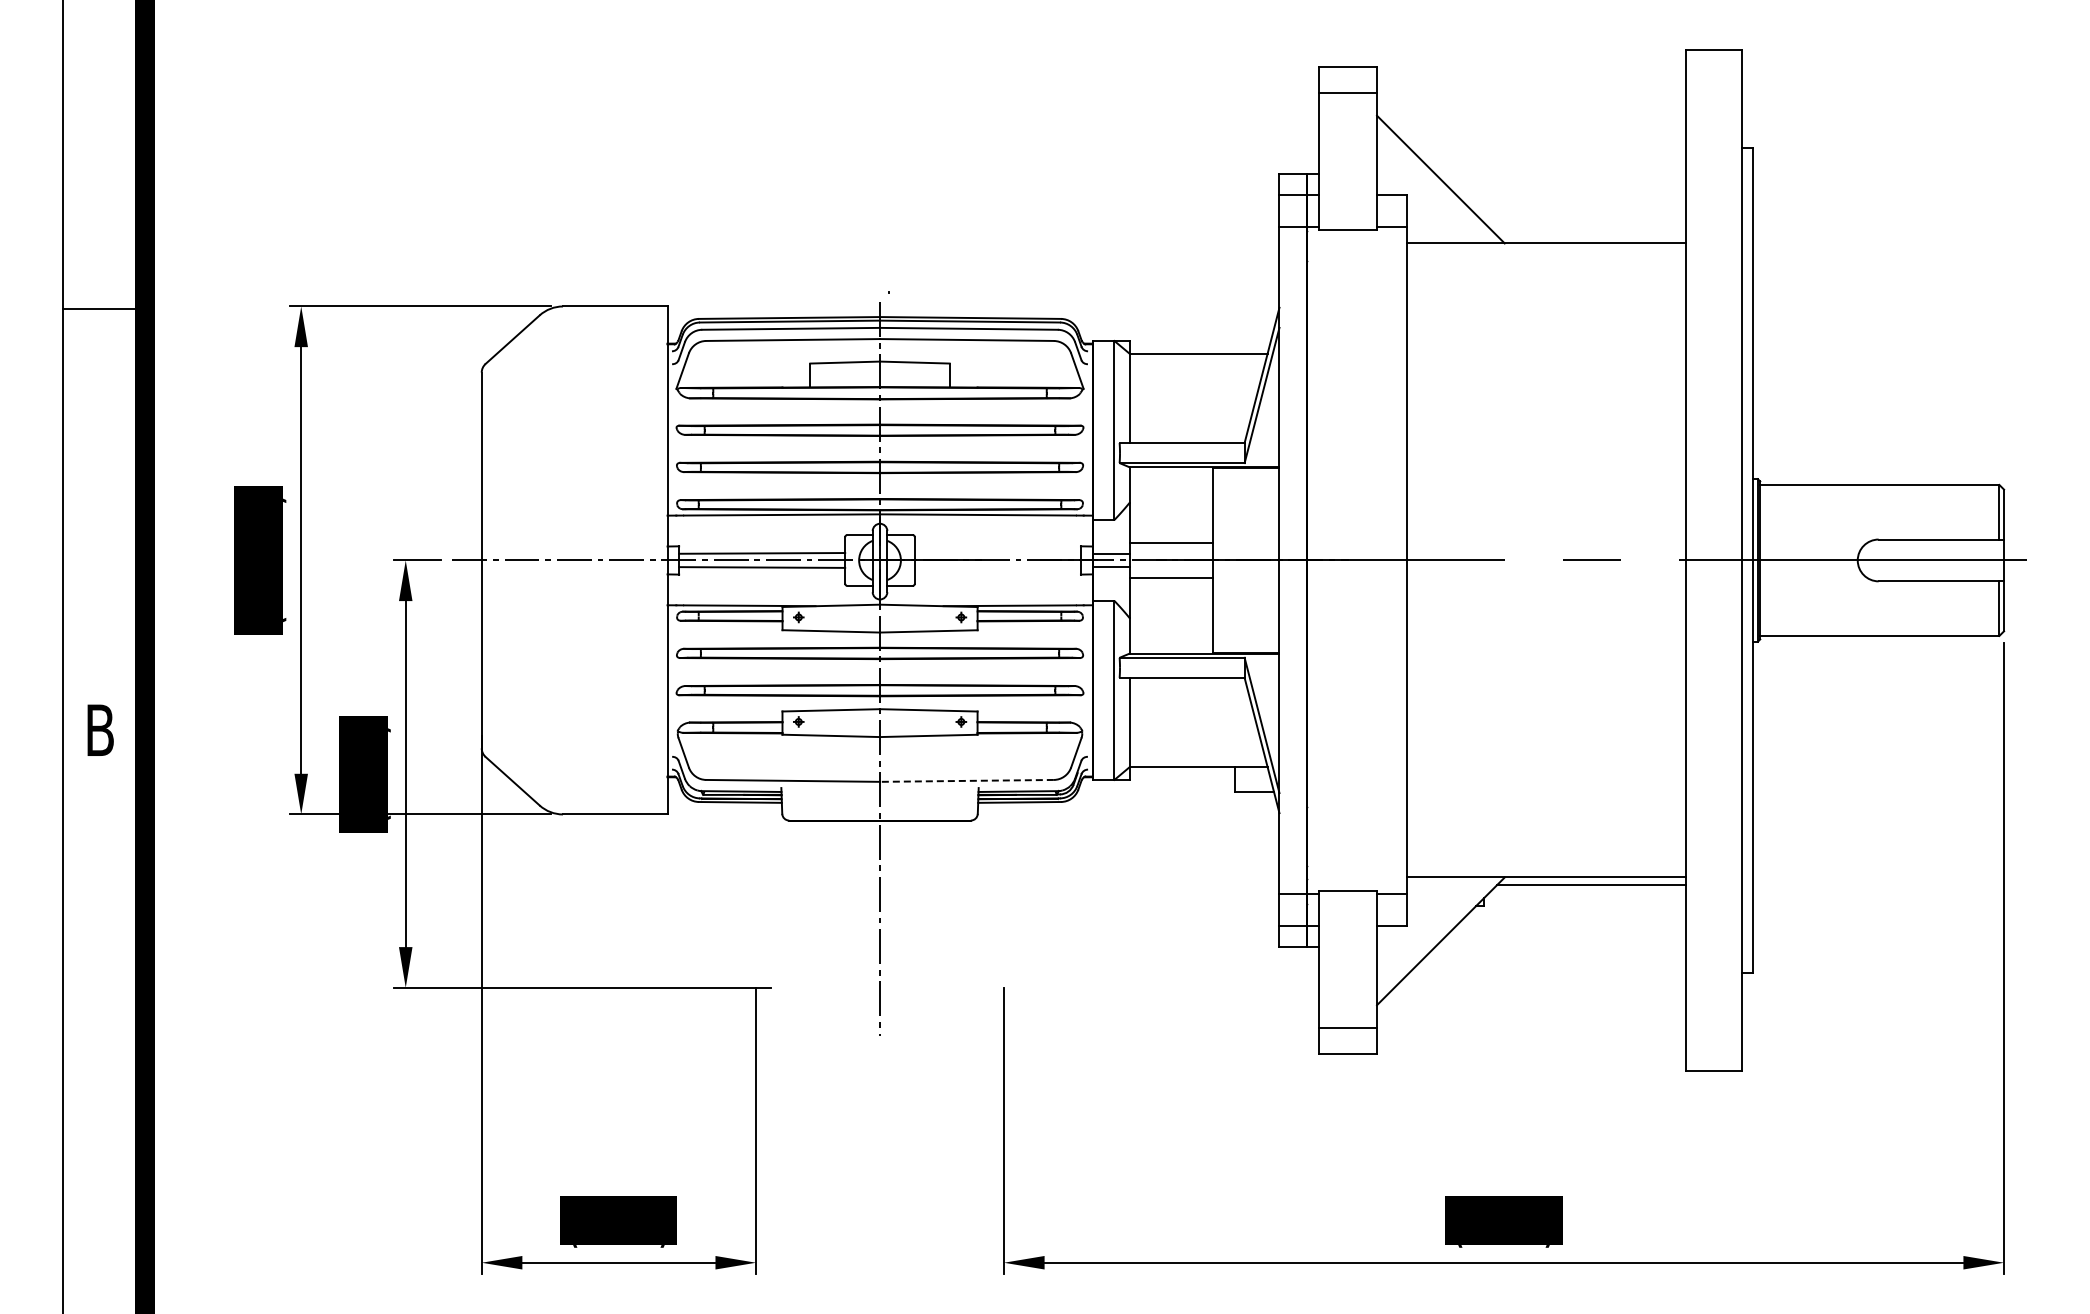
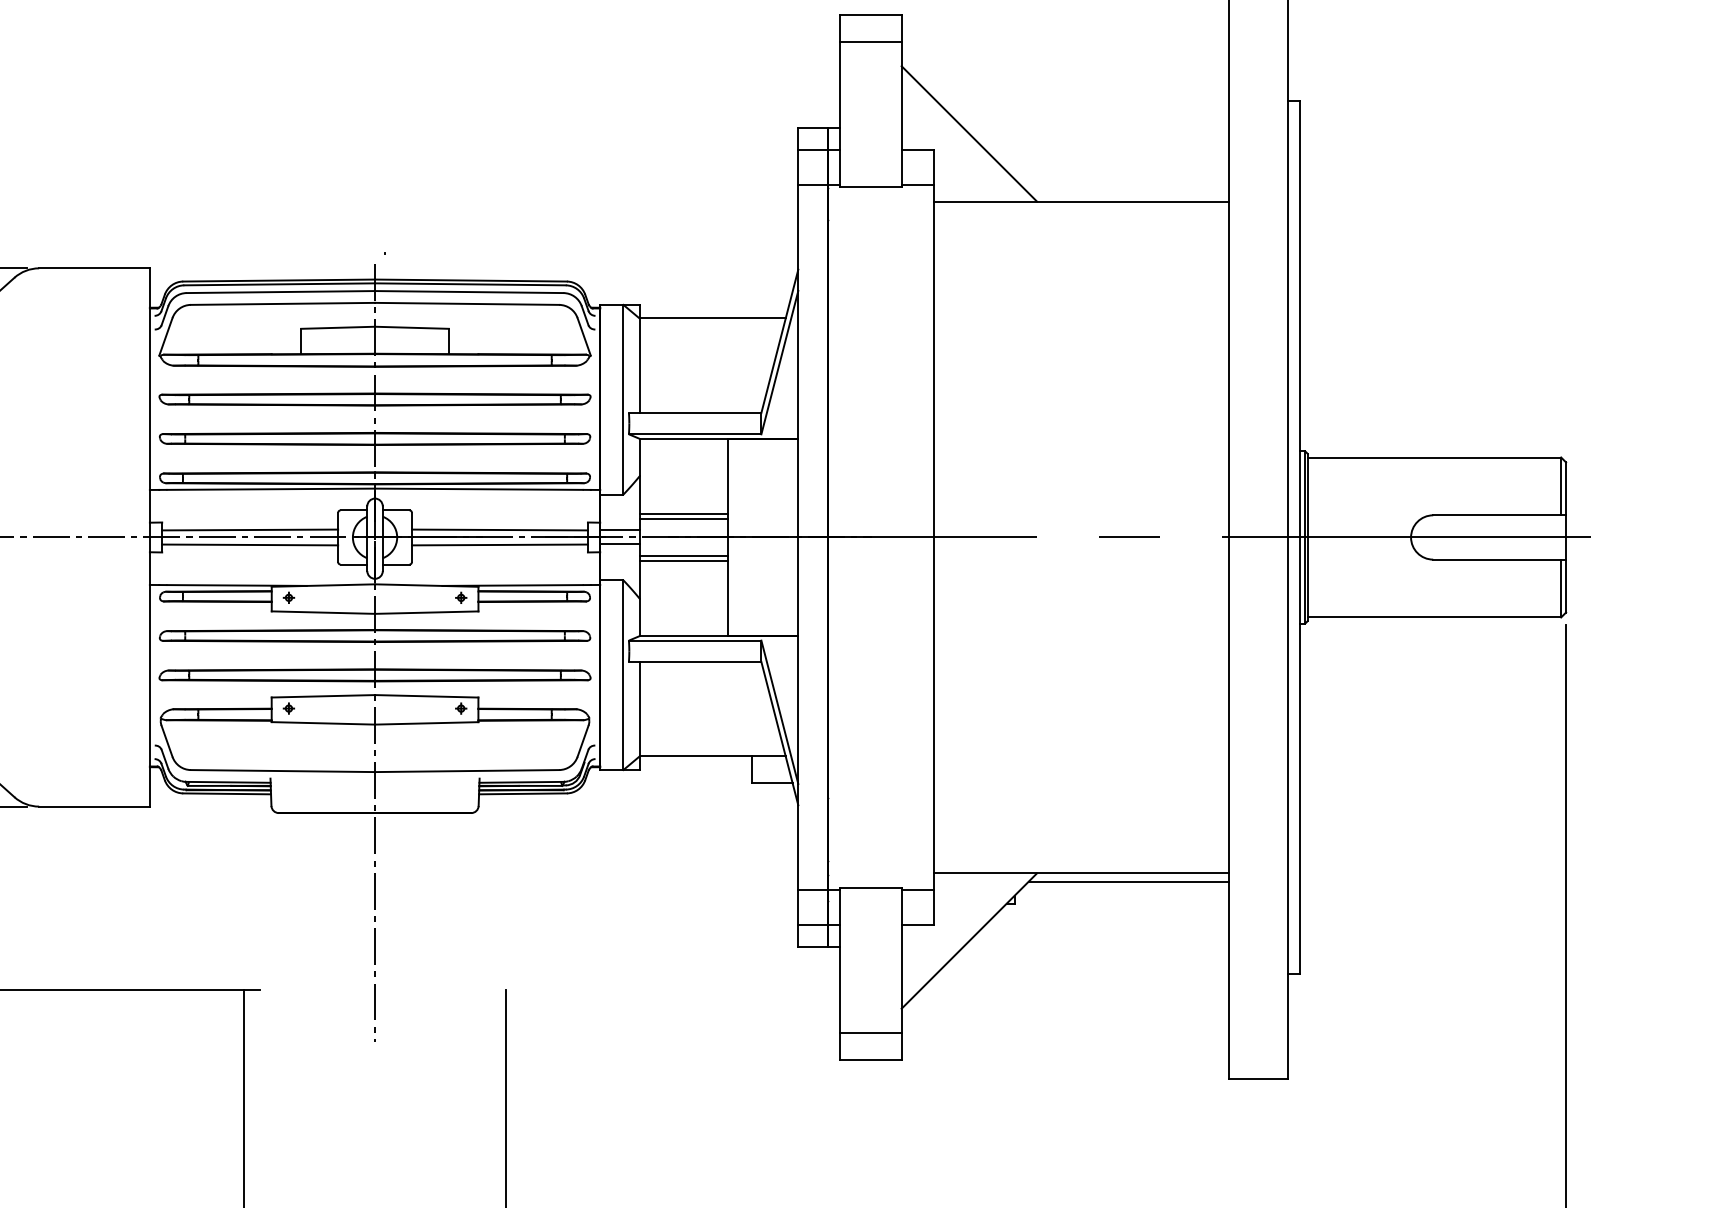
line: (1171, 538) -> (683, 514), added
line: (997, 553) -> (499, 530), added
line: (997, 567) -> (499, 544), added
line: (1171, 582) -> (683, 560), added
line: (966, 780) -> (466, 770), dashed -> solid

